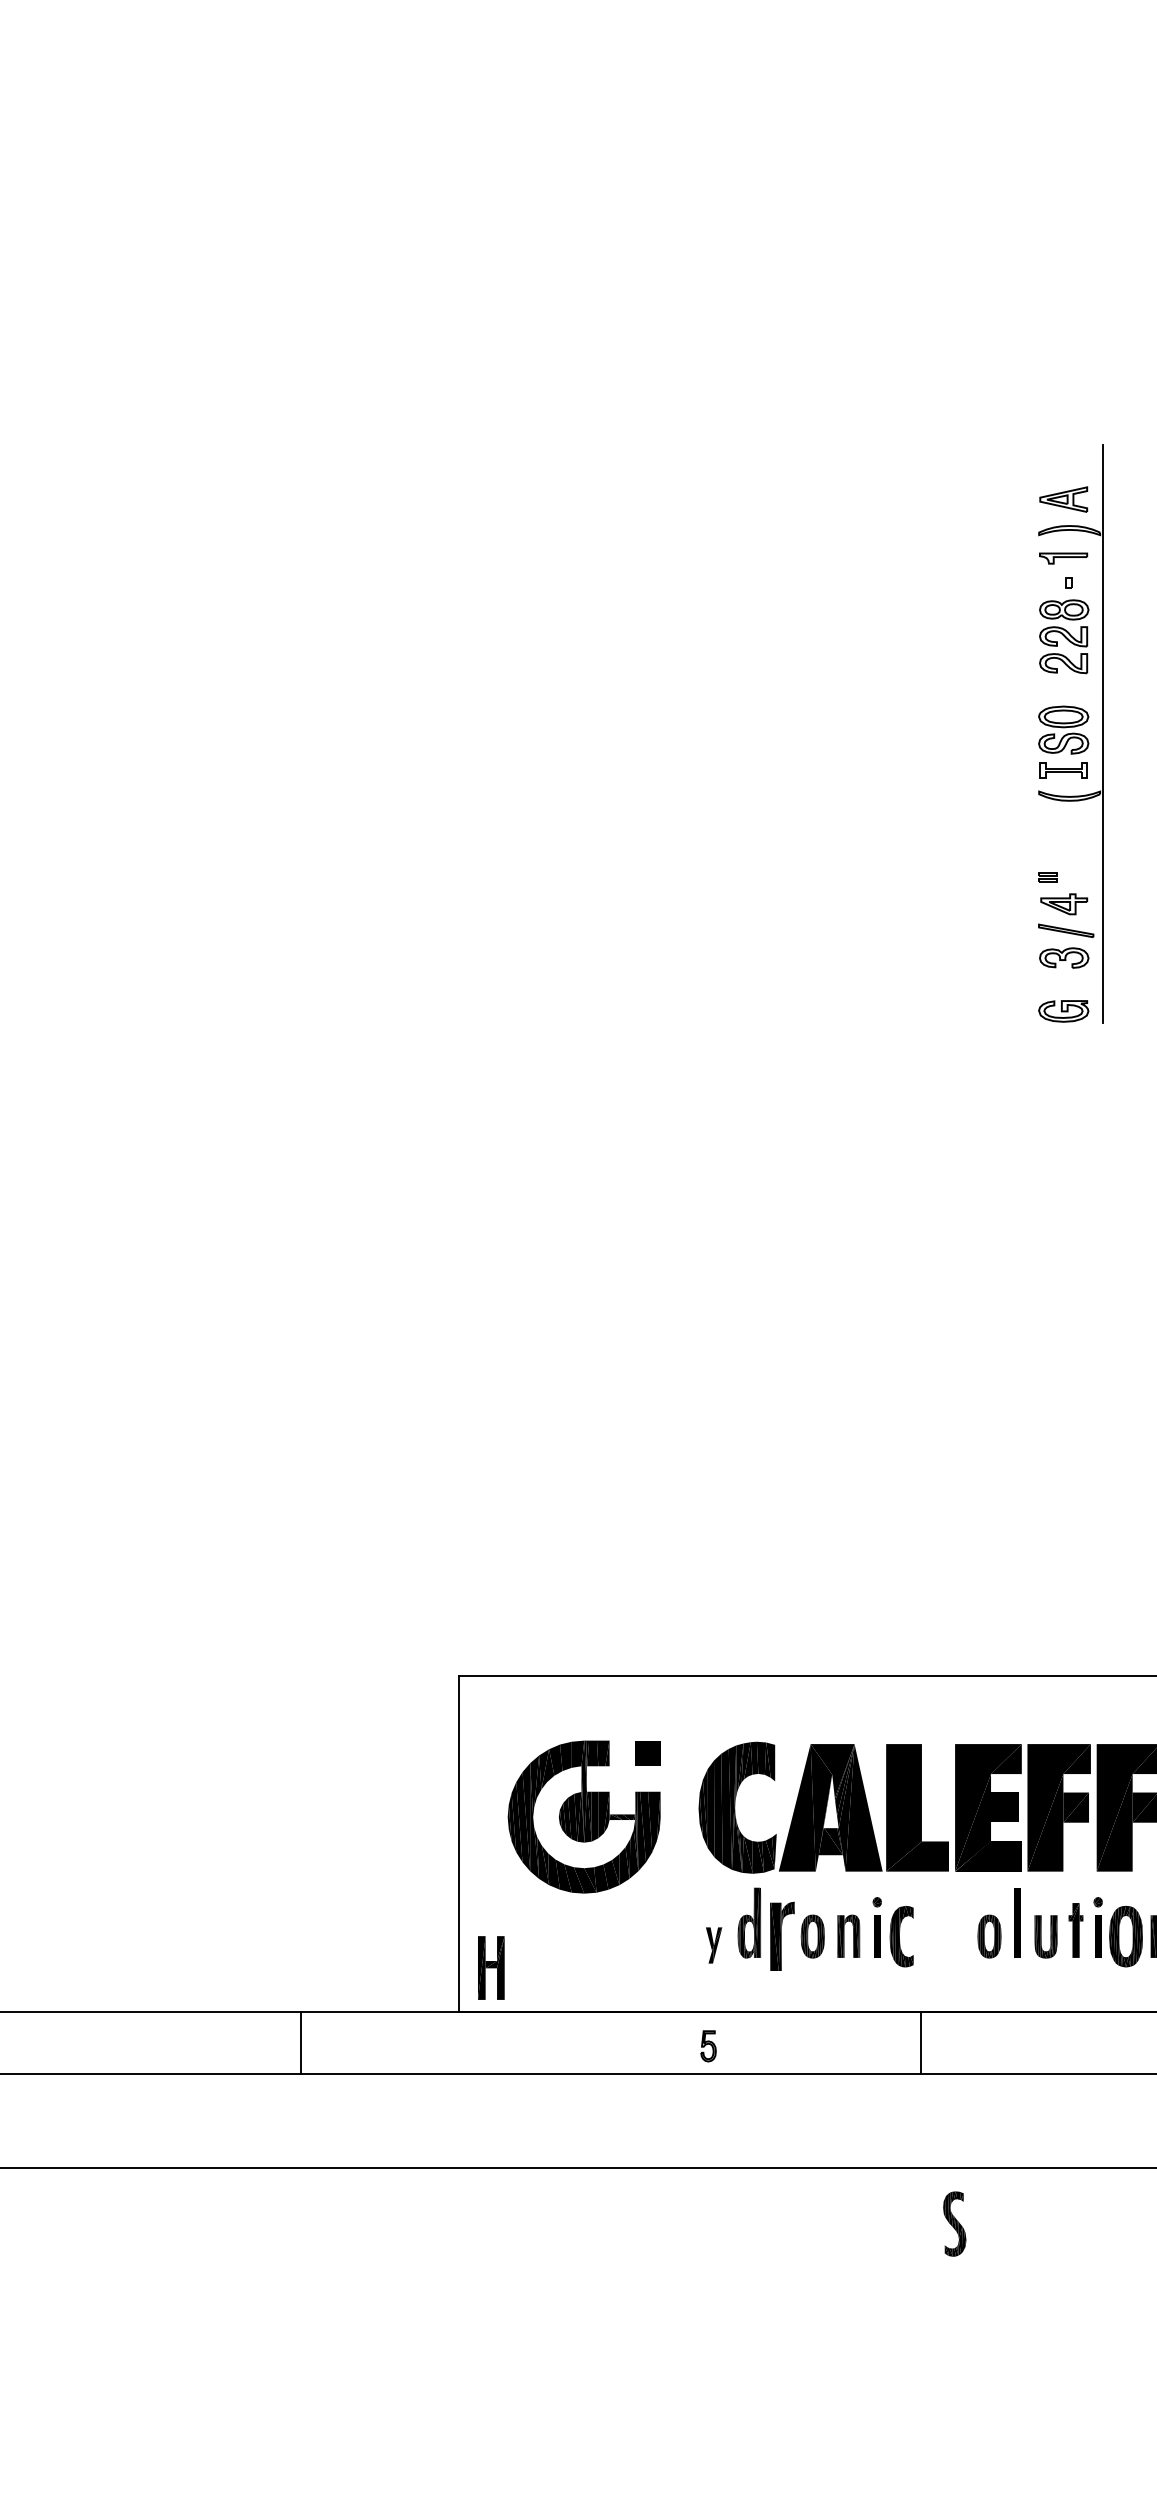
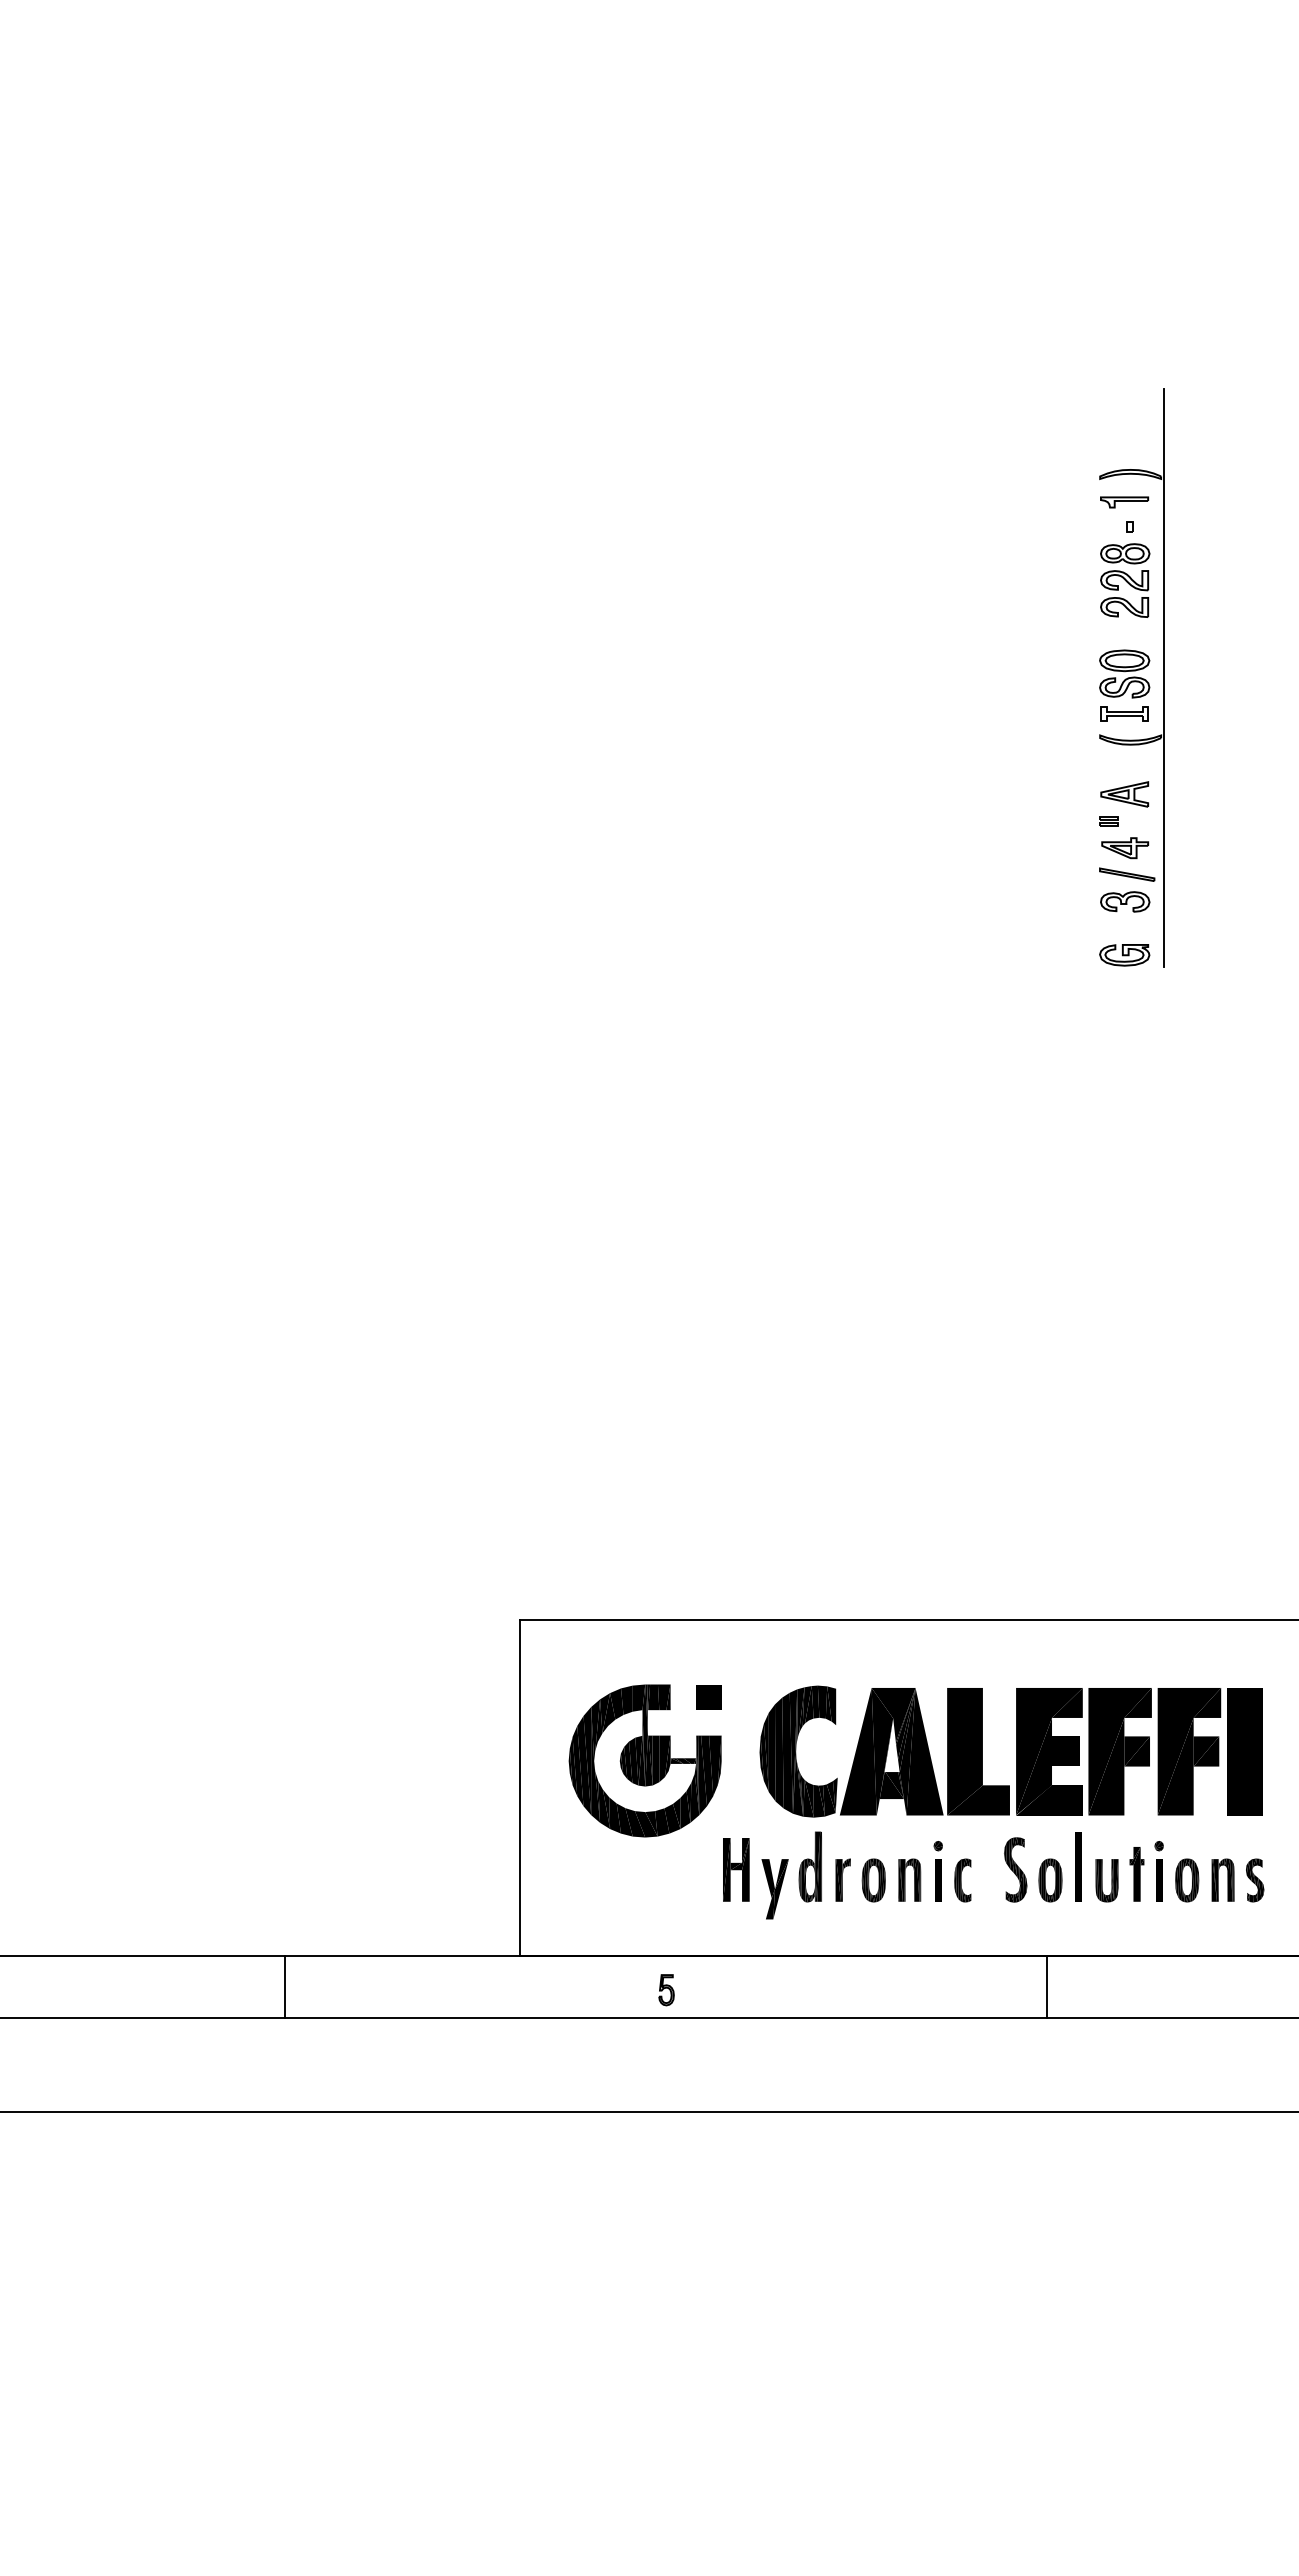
part: (1063, 499) -> (1124, 794), moved
part: (781, 1935) -> (842, 1879), size x0.62
part: (901, 1936) -> (962, 1880), size x0.71
part: (1126, 1936) -> (1187, 1880), size x0.71
part: (713, 1945) -> (774, 1889), size x1.67
part: (491, 1967) -> (736, 1869), moved
line: (301, 2042) -> (285, 1986), moved
line: (921, 2042) -> (1047, 1986), moved
part: (708, 2046) -> (666, 1990), moved
part: (954, 2223) -> (1015, 1869), moved

